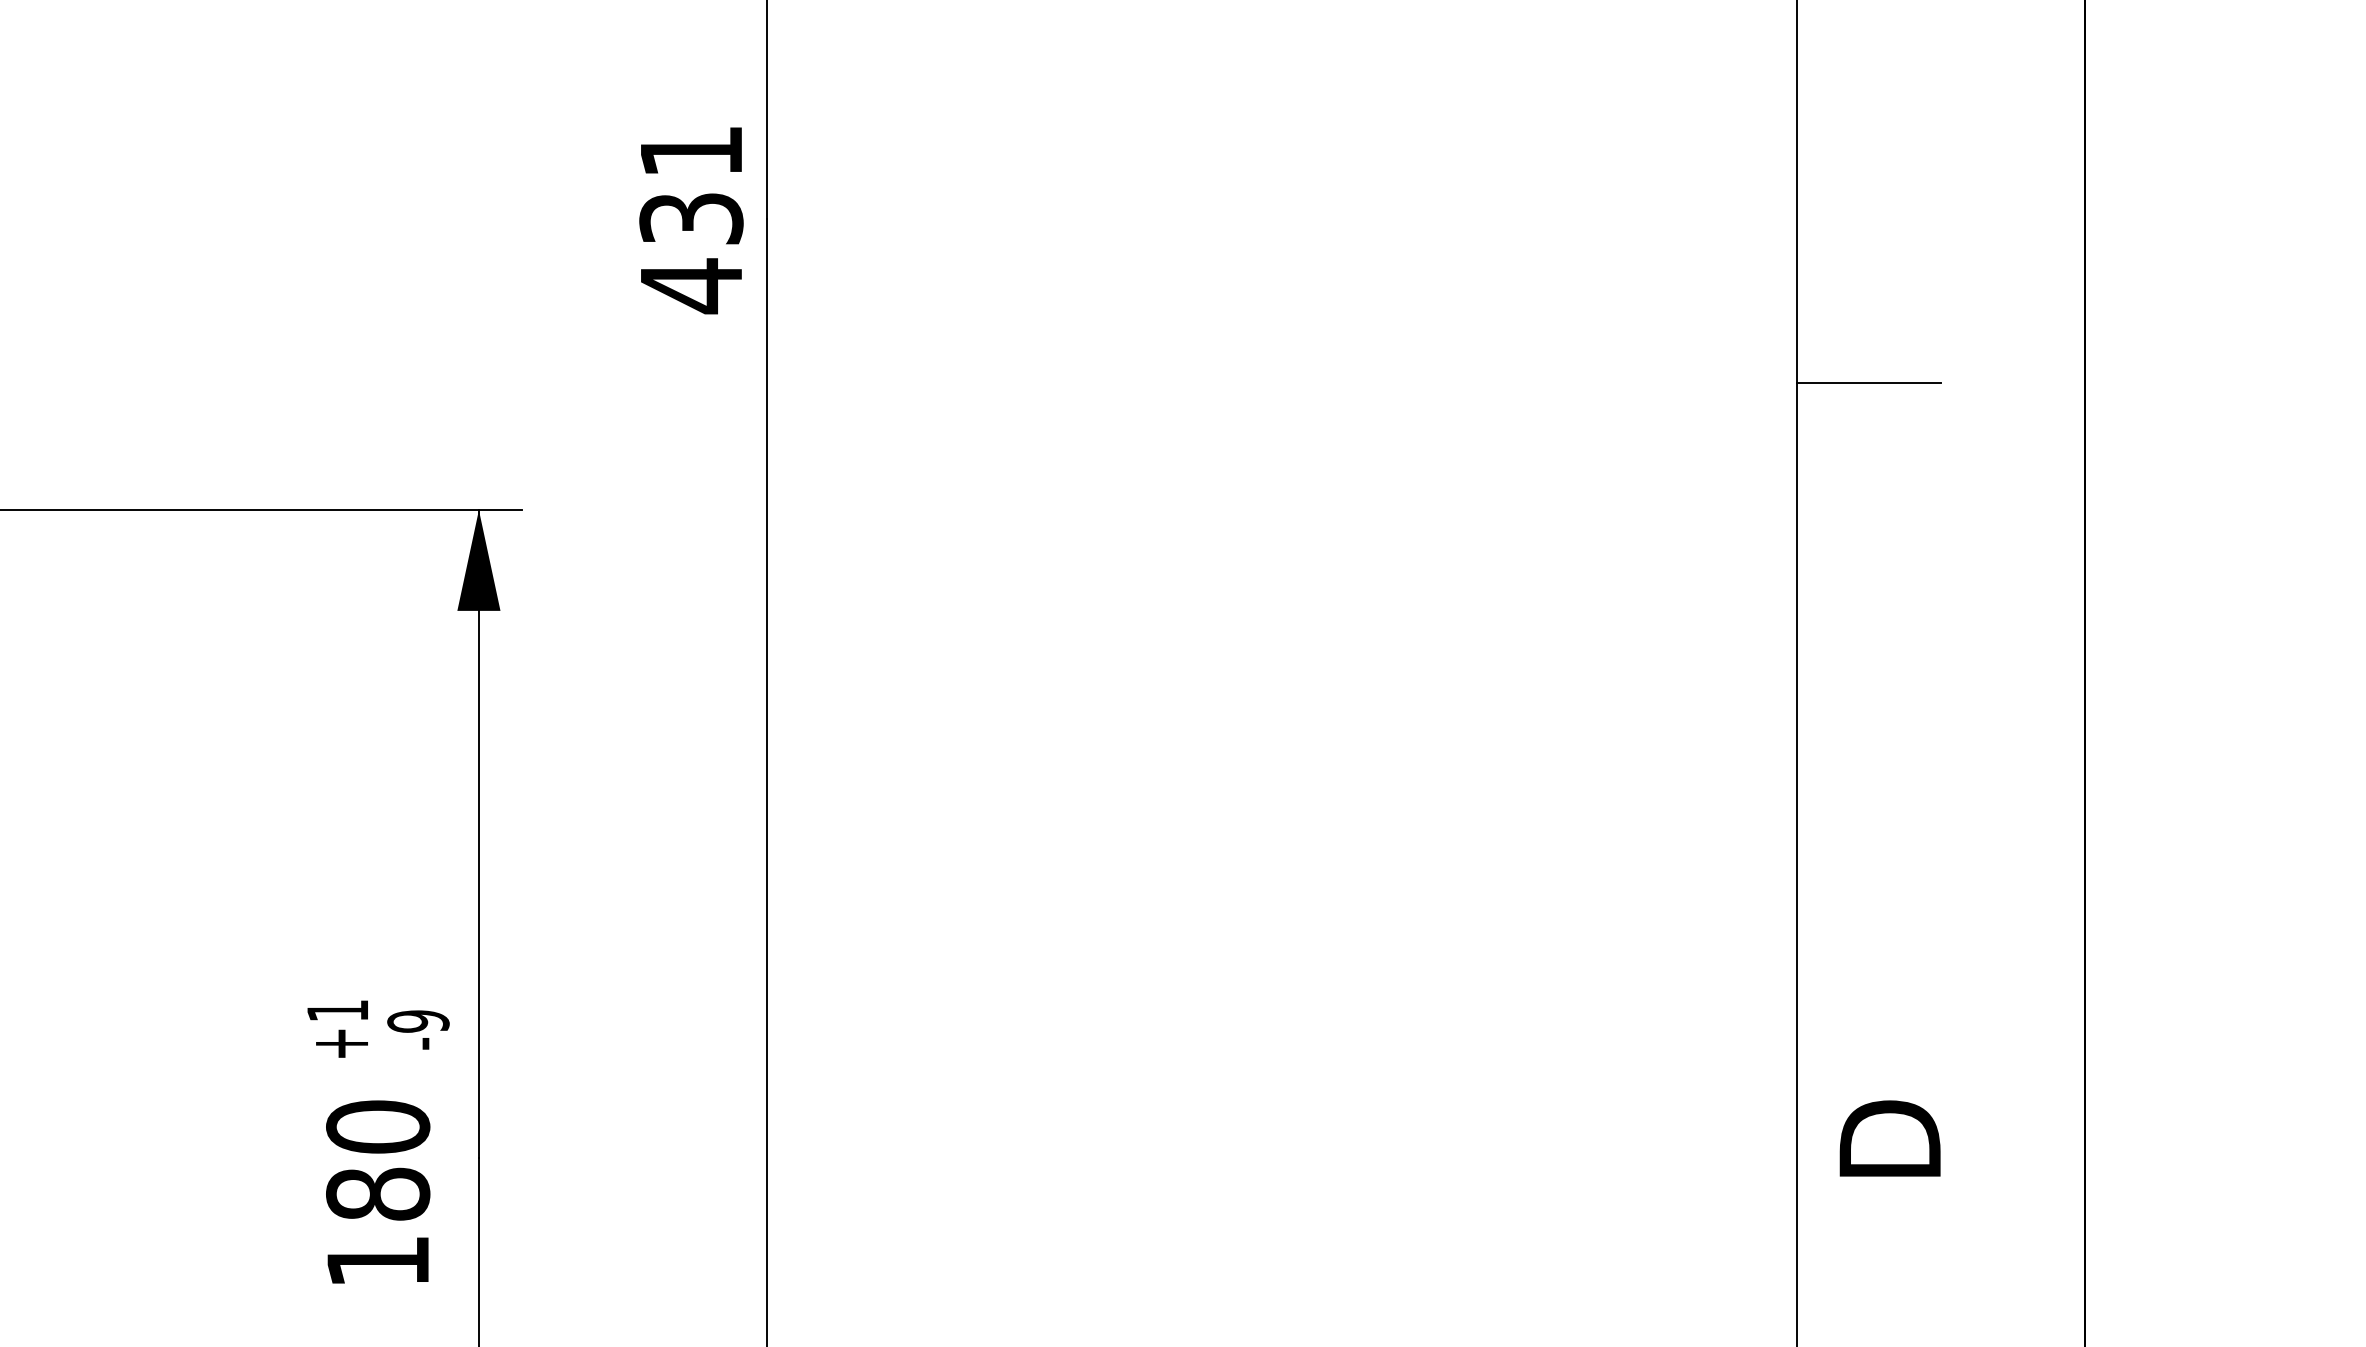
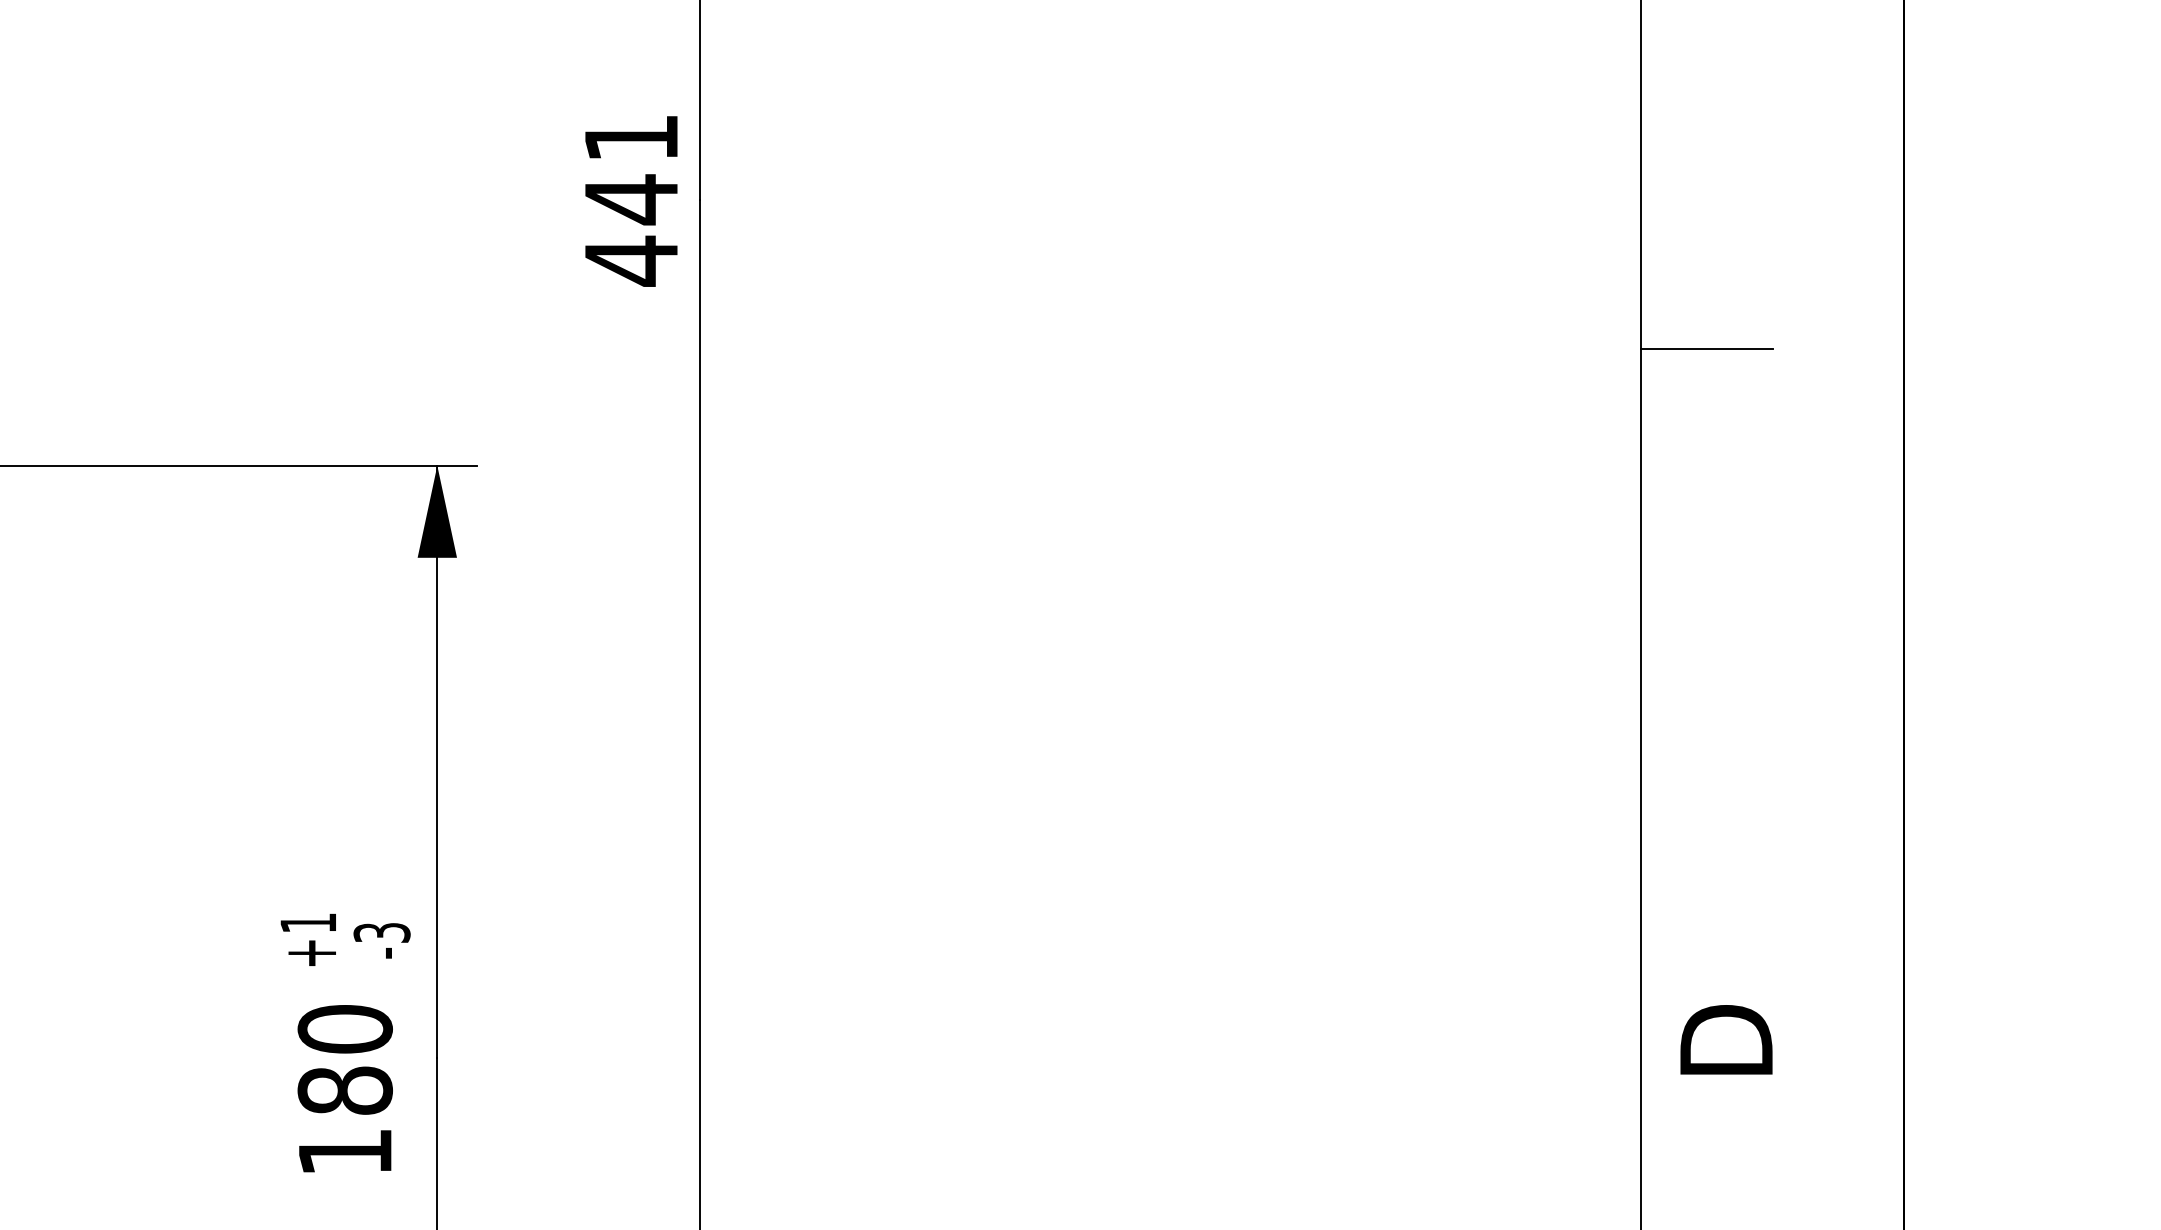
text: (691, 219) -> (631, 200), 431 -> 441
text: (418, 1021) -> (382, 932), -9 -> -3

